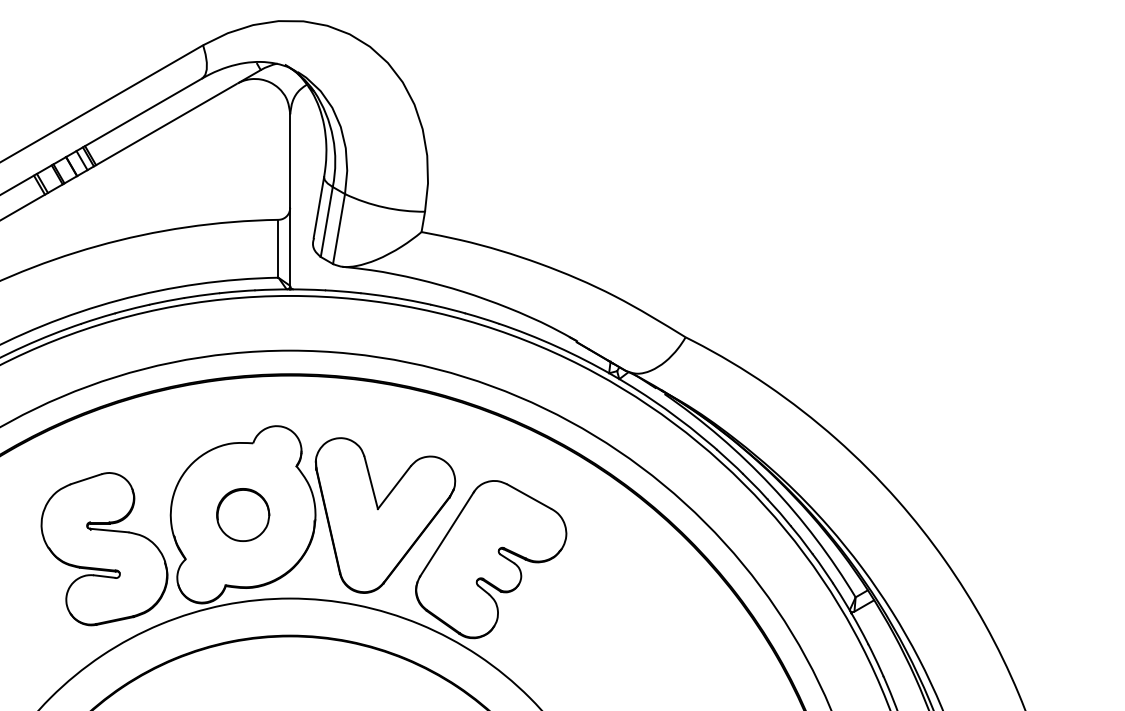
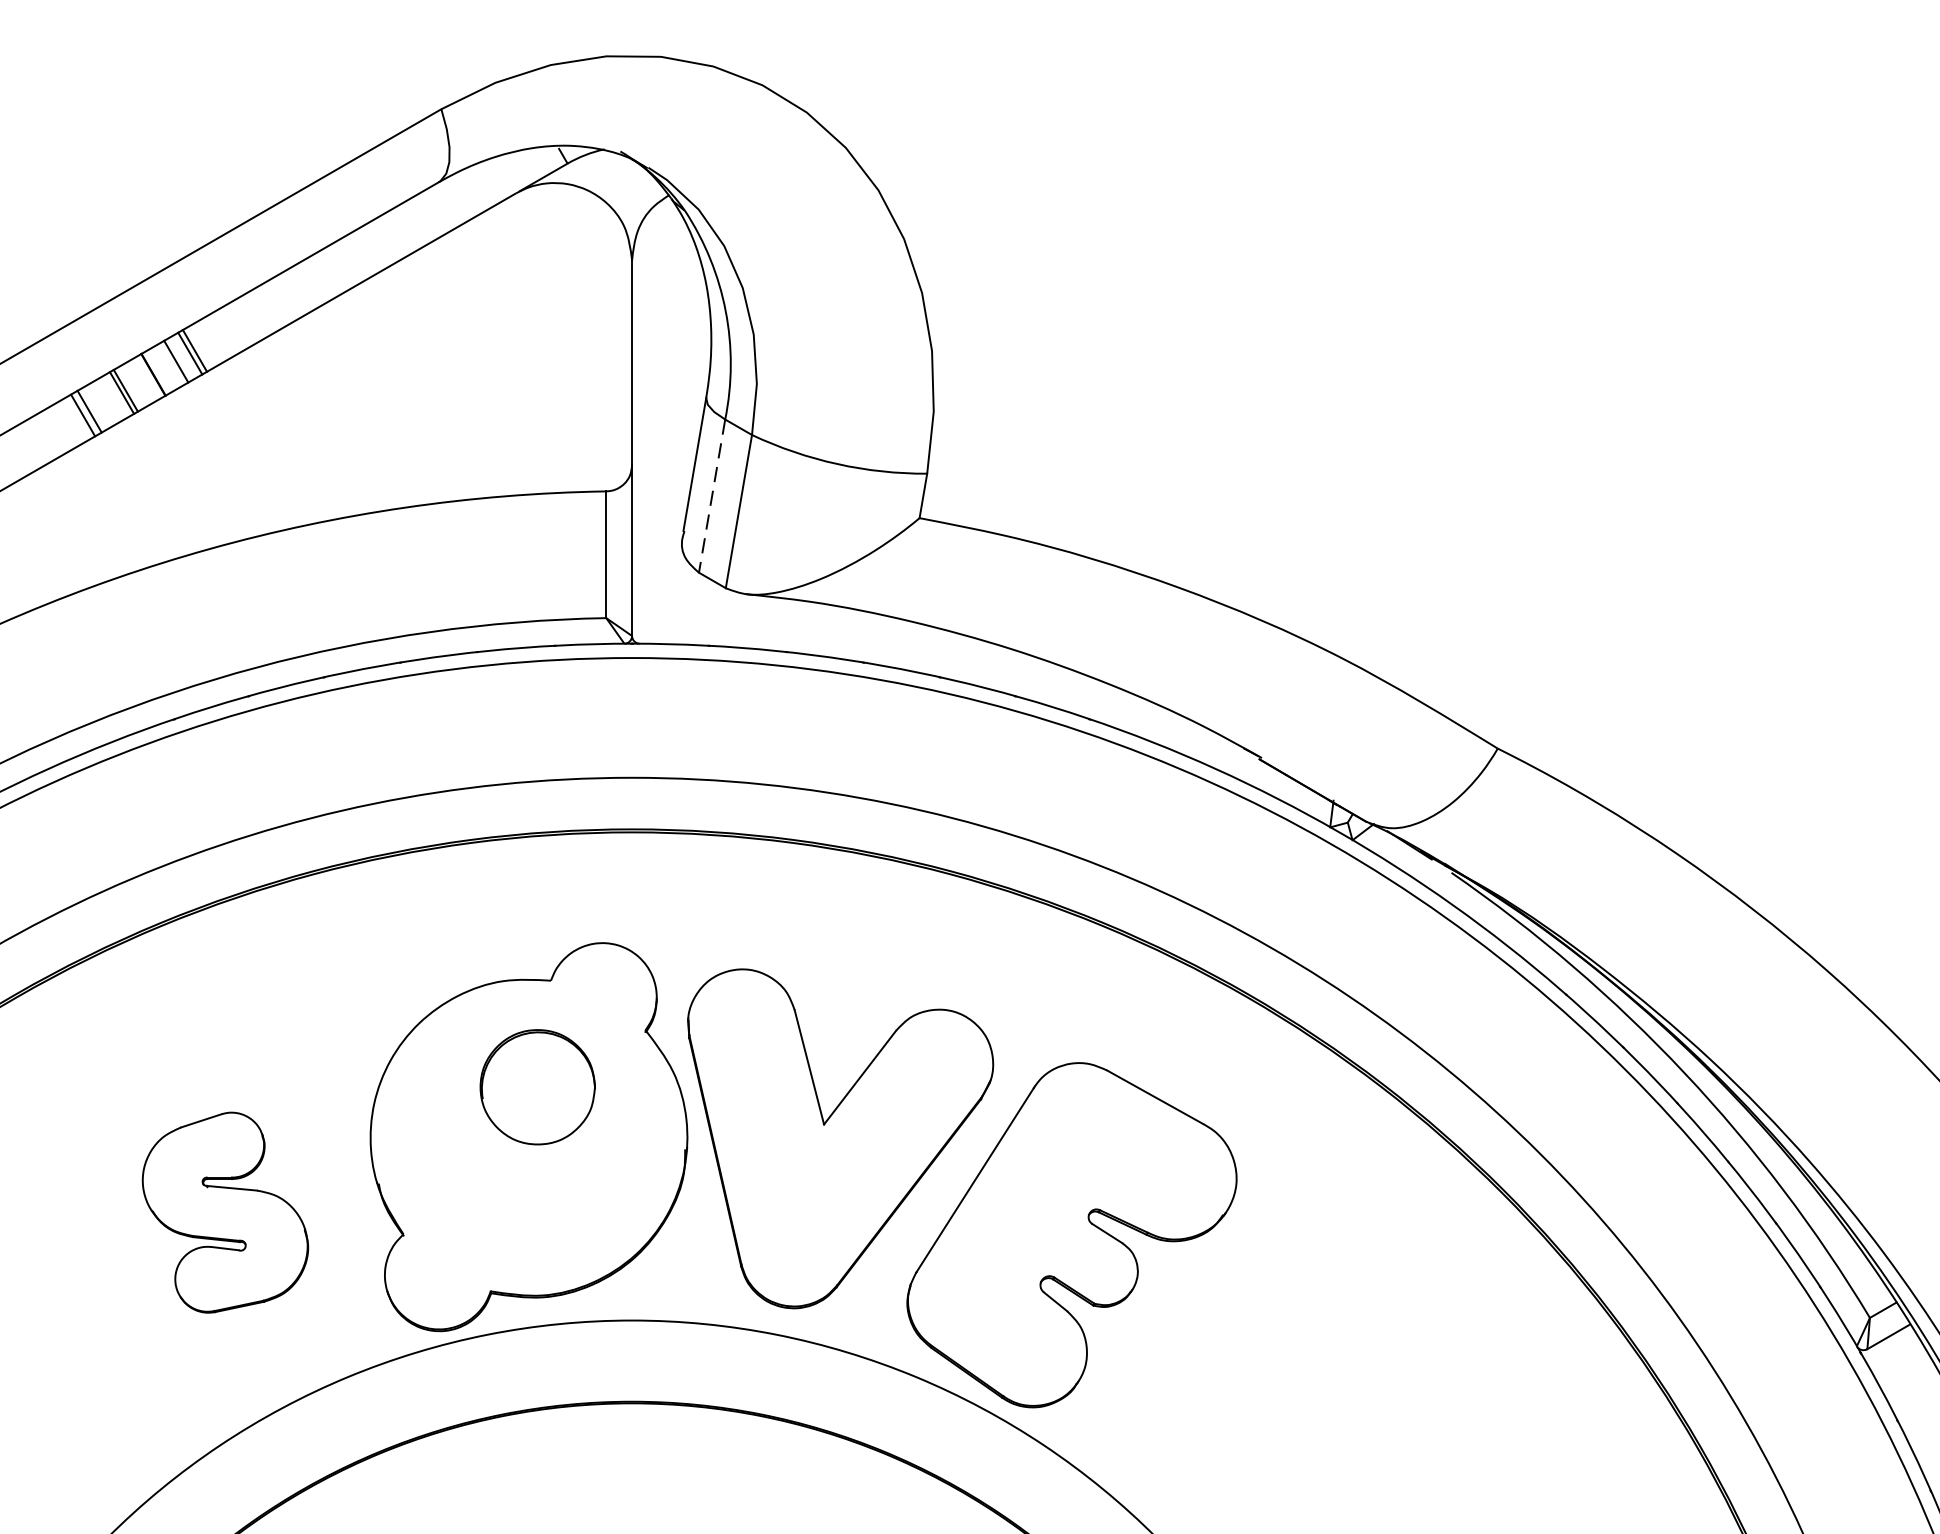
line: (326, 222) -> (711, 497), solid -> dashed
part: (243, 514) -> (538, 1086), moved
part: (104, 549) -> (225, 1213), size x0.6

